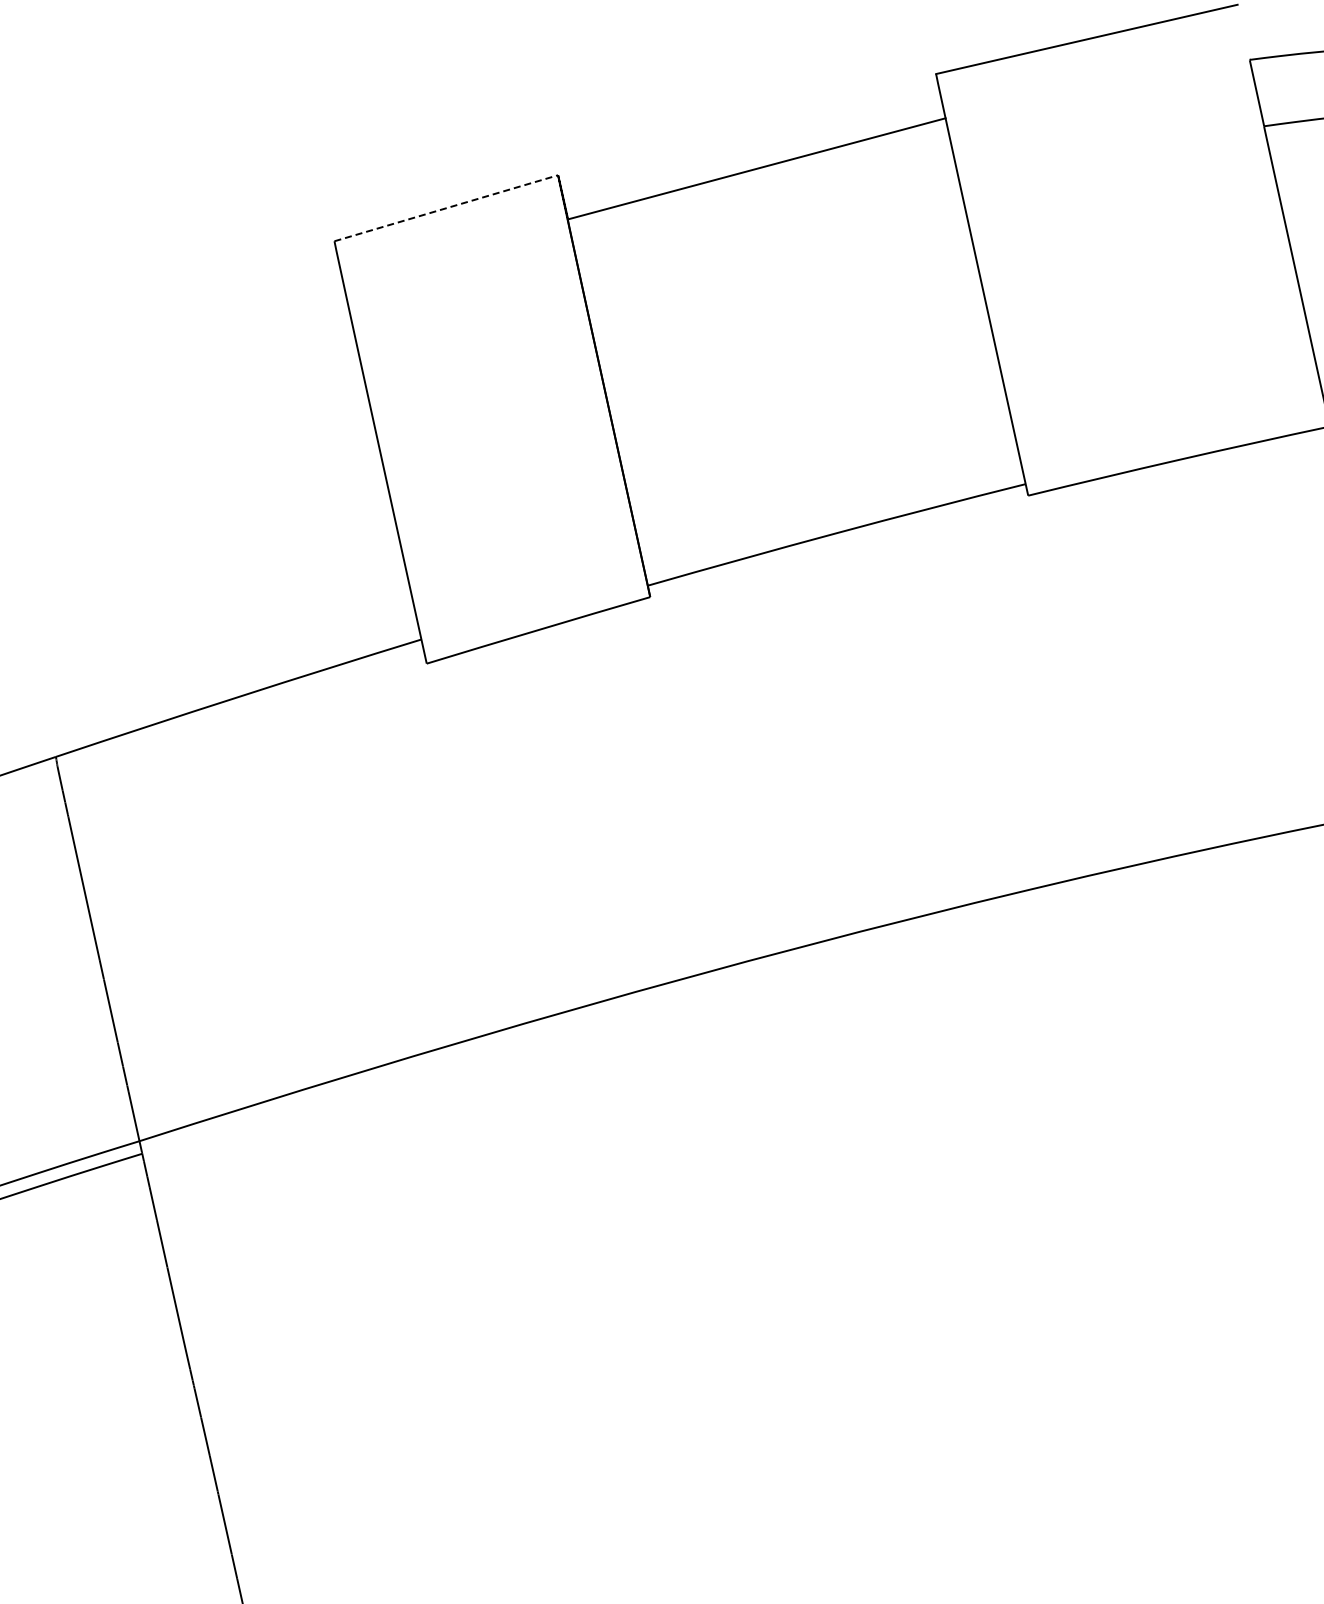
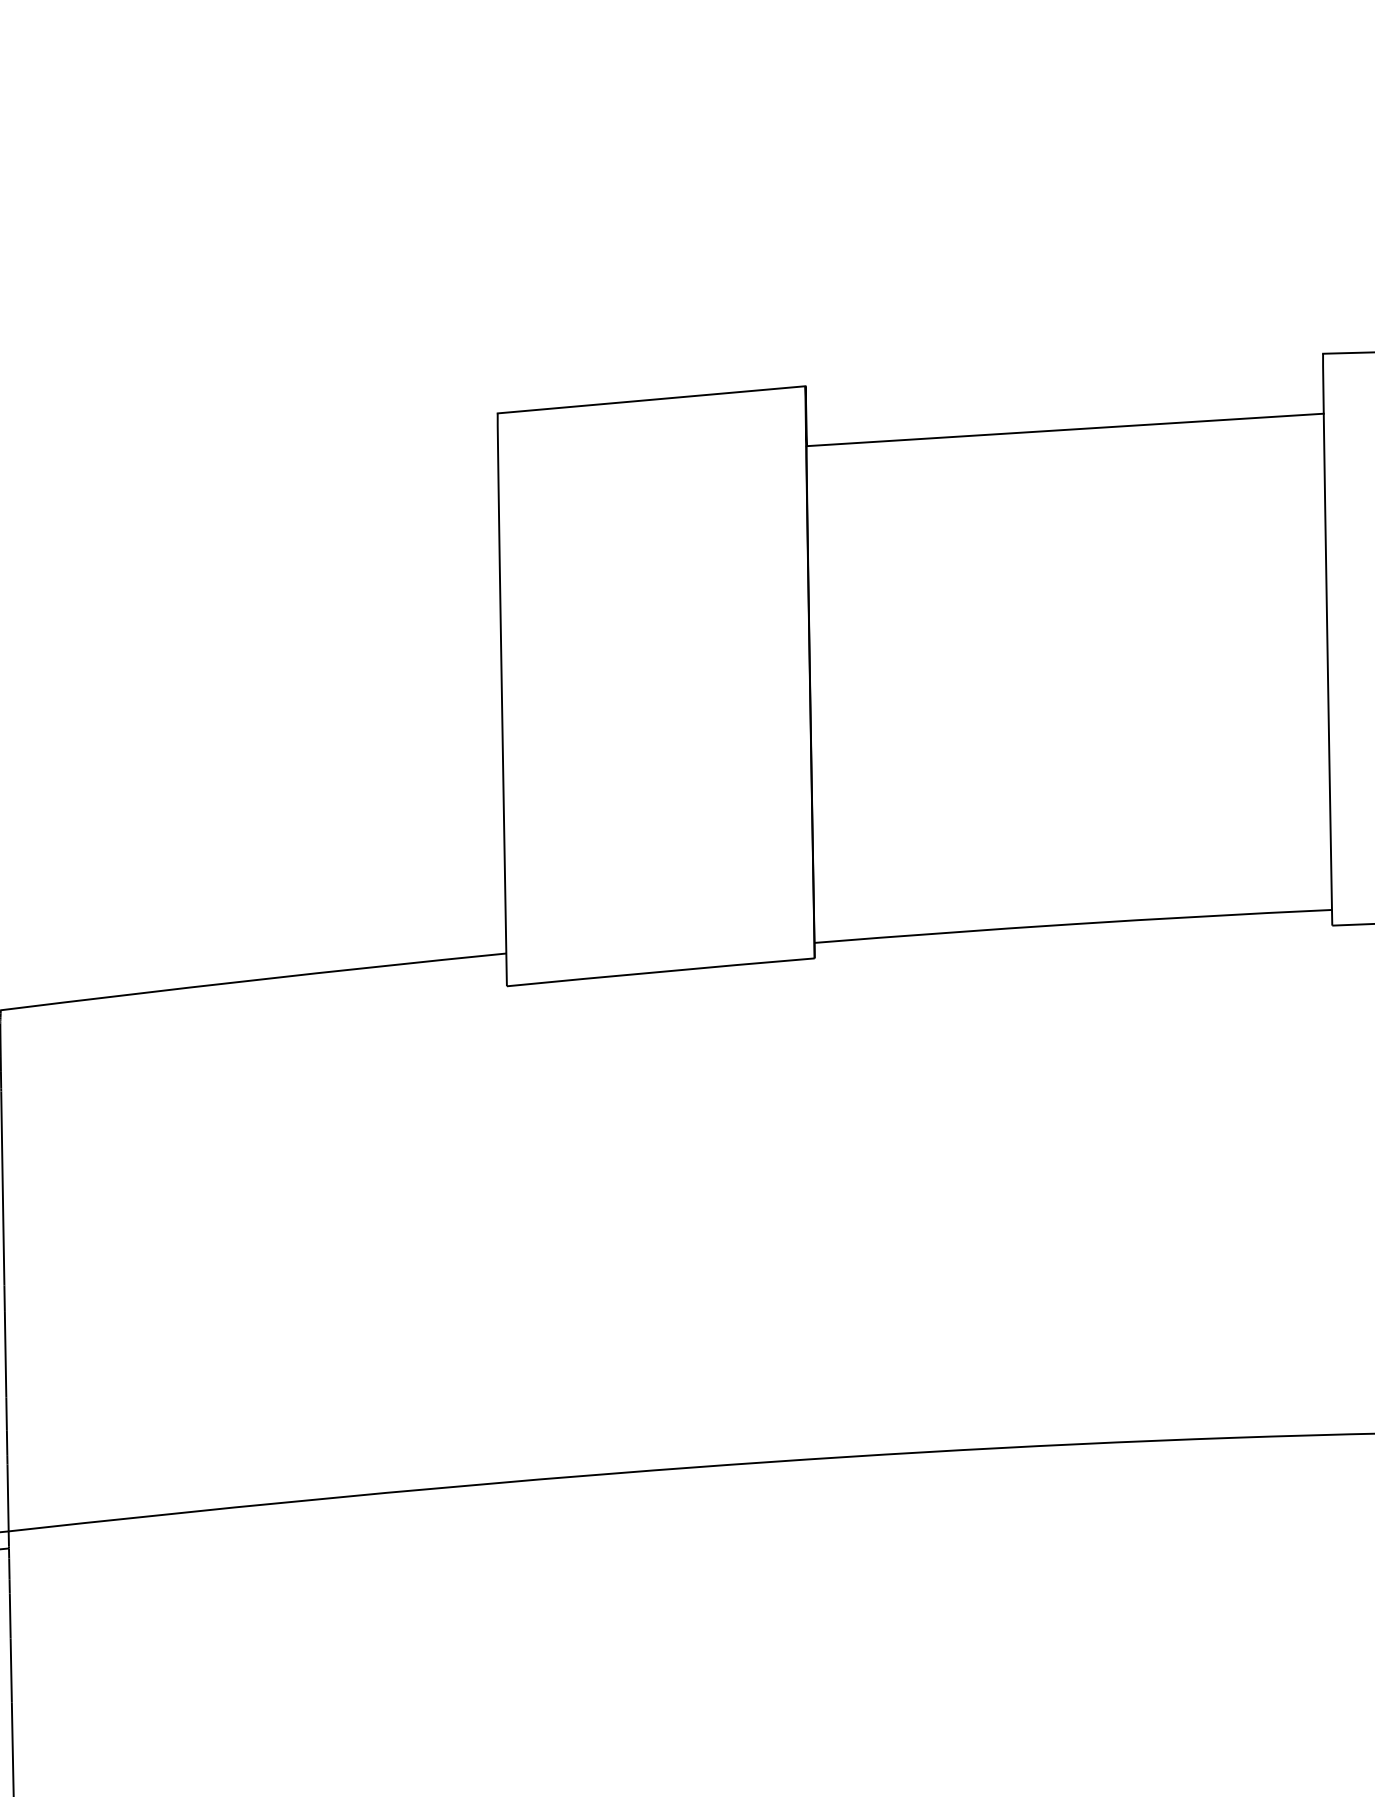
line: (446, 208) -> (651, 400), dashed -> solid

